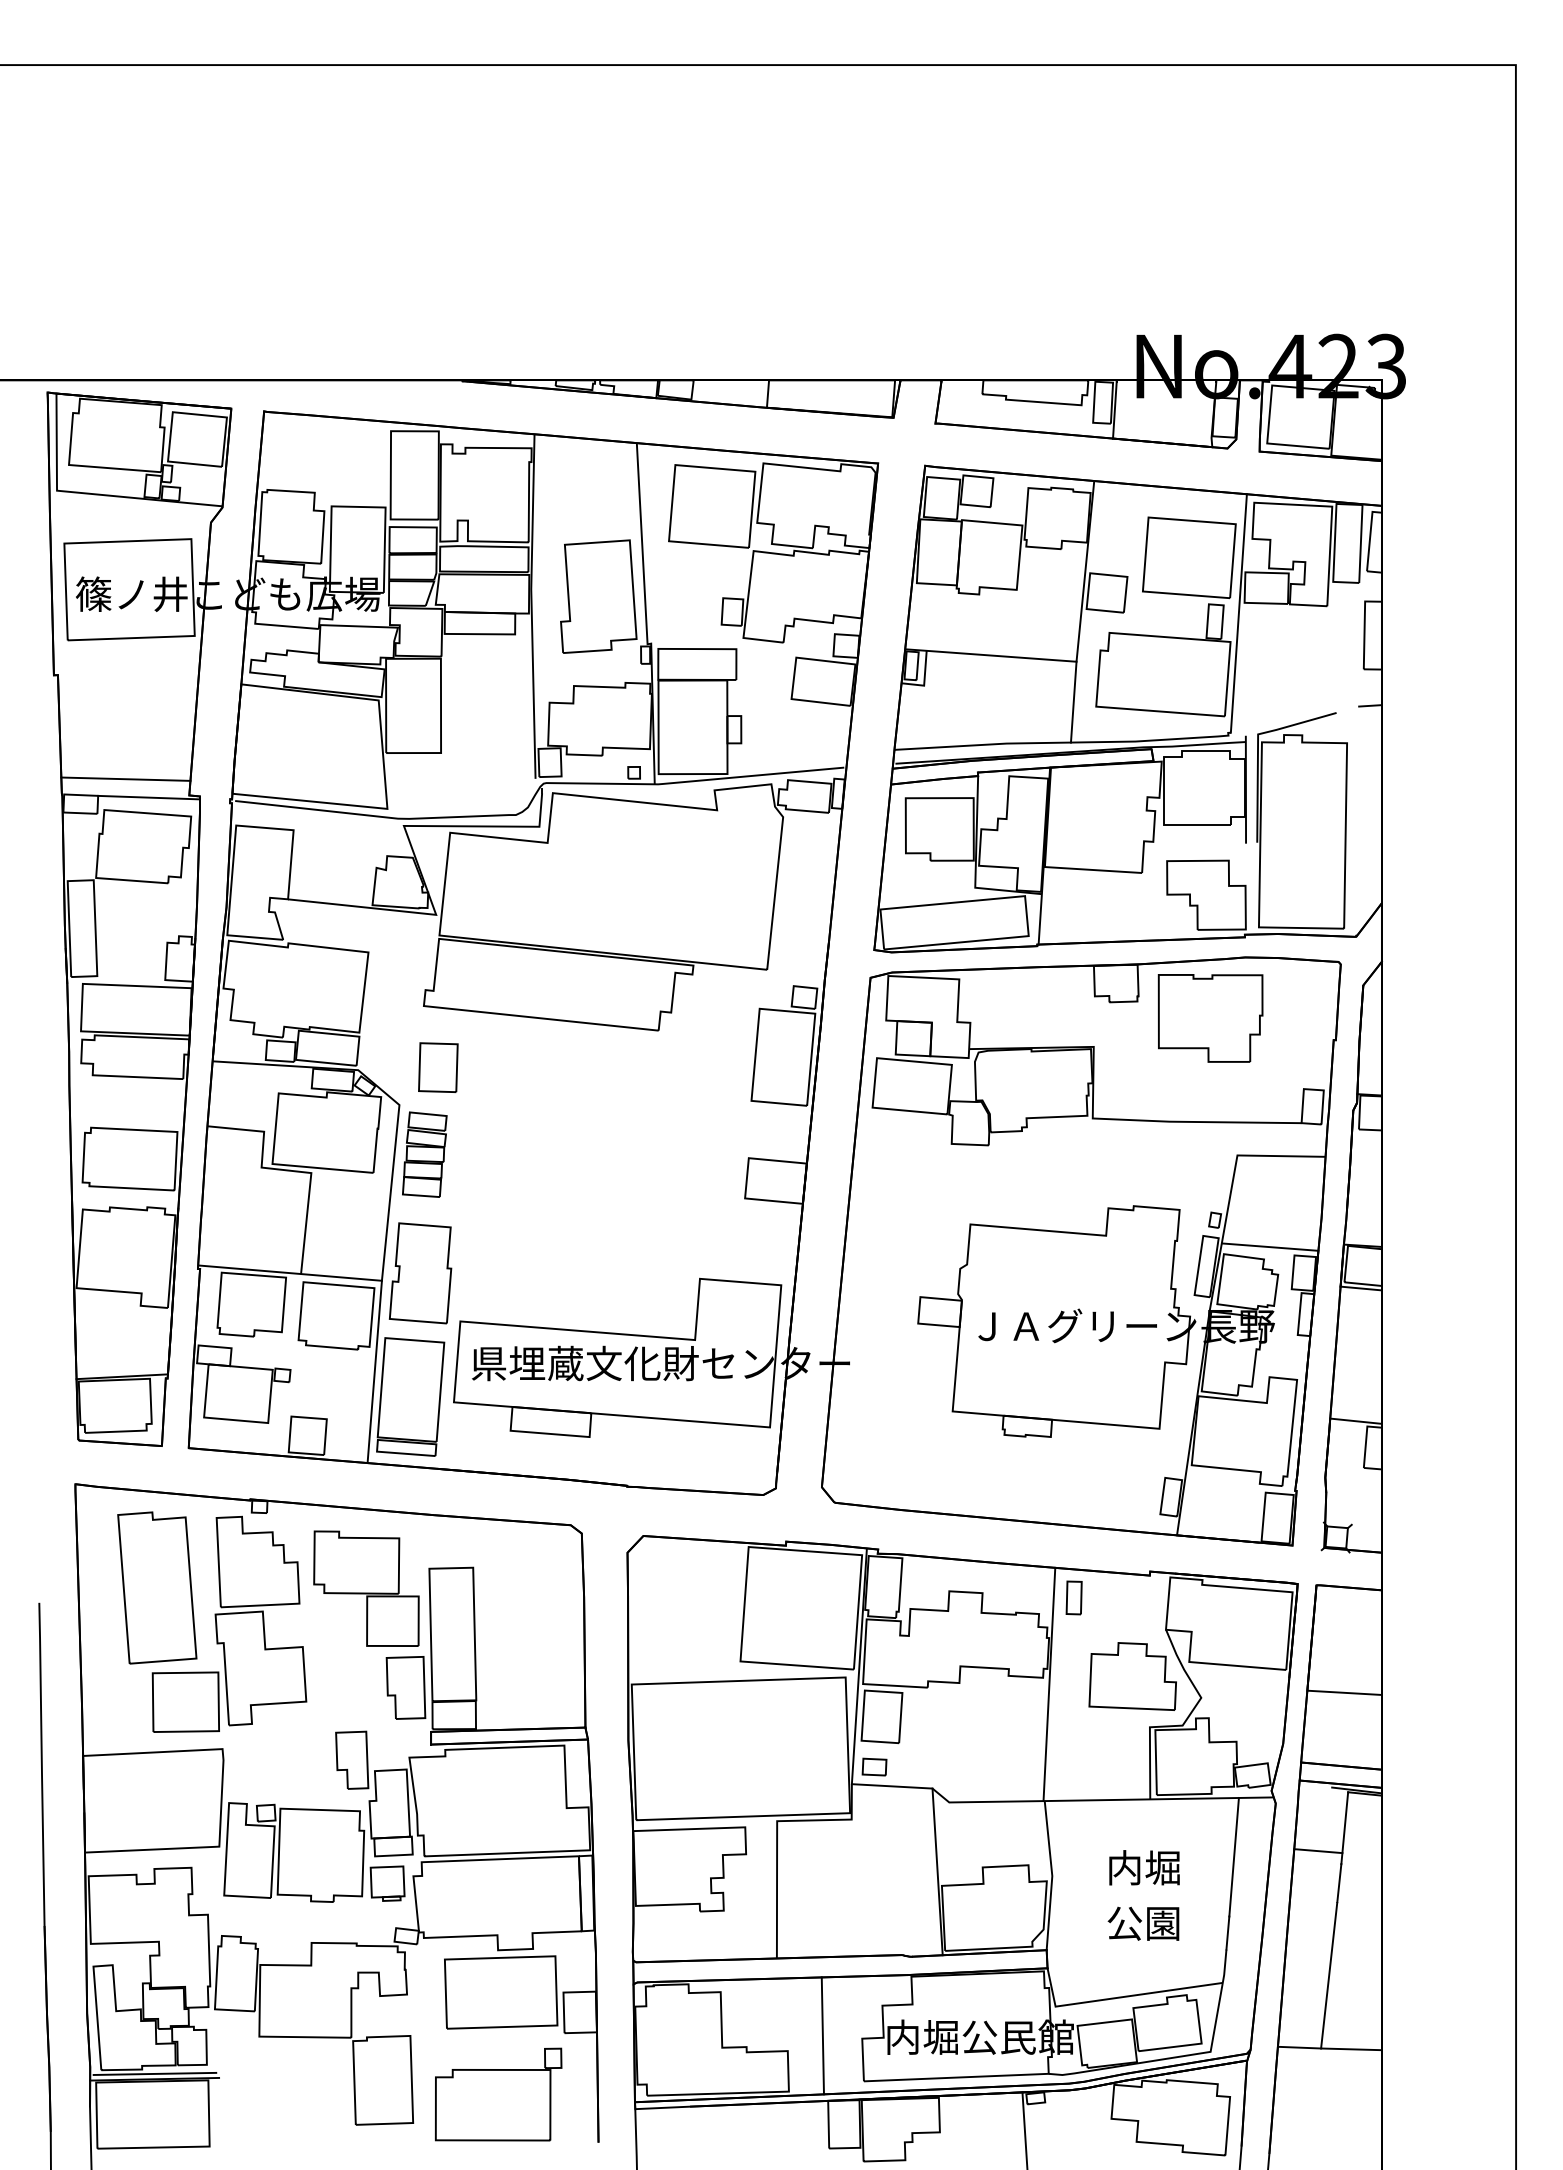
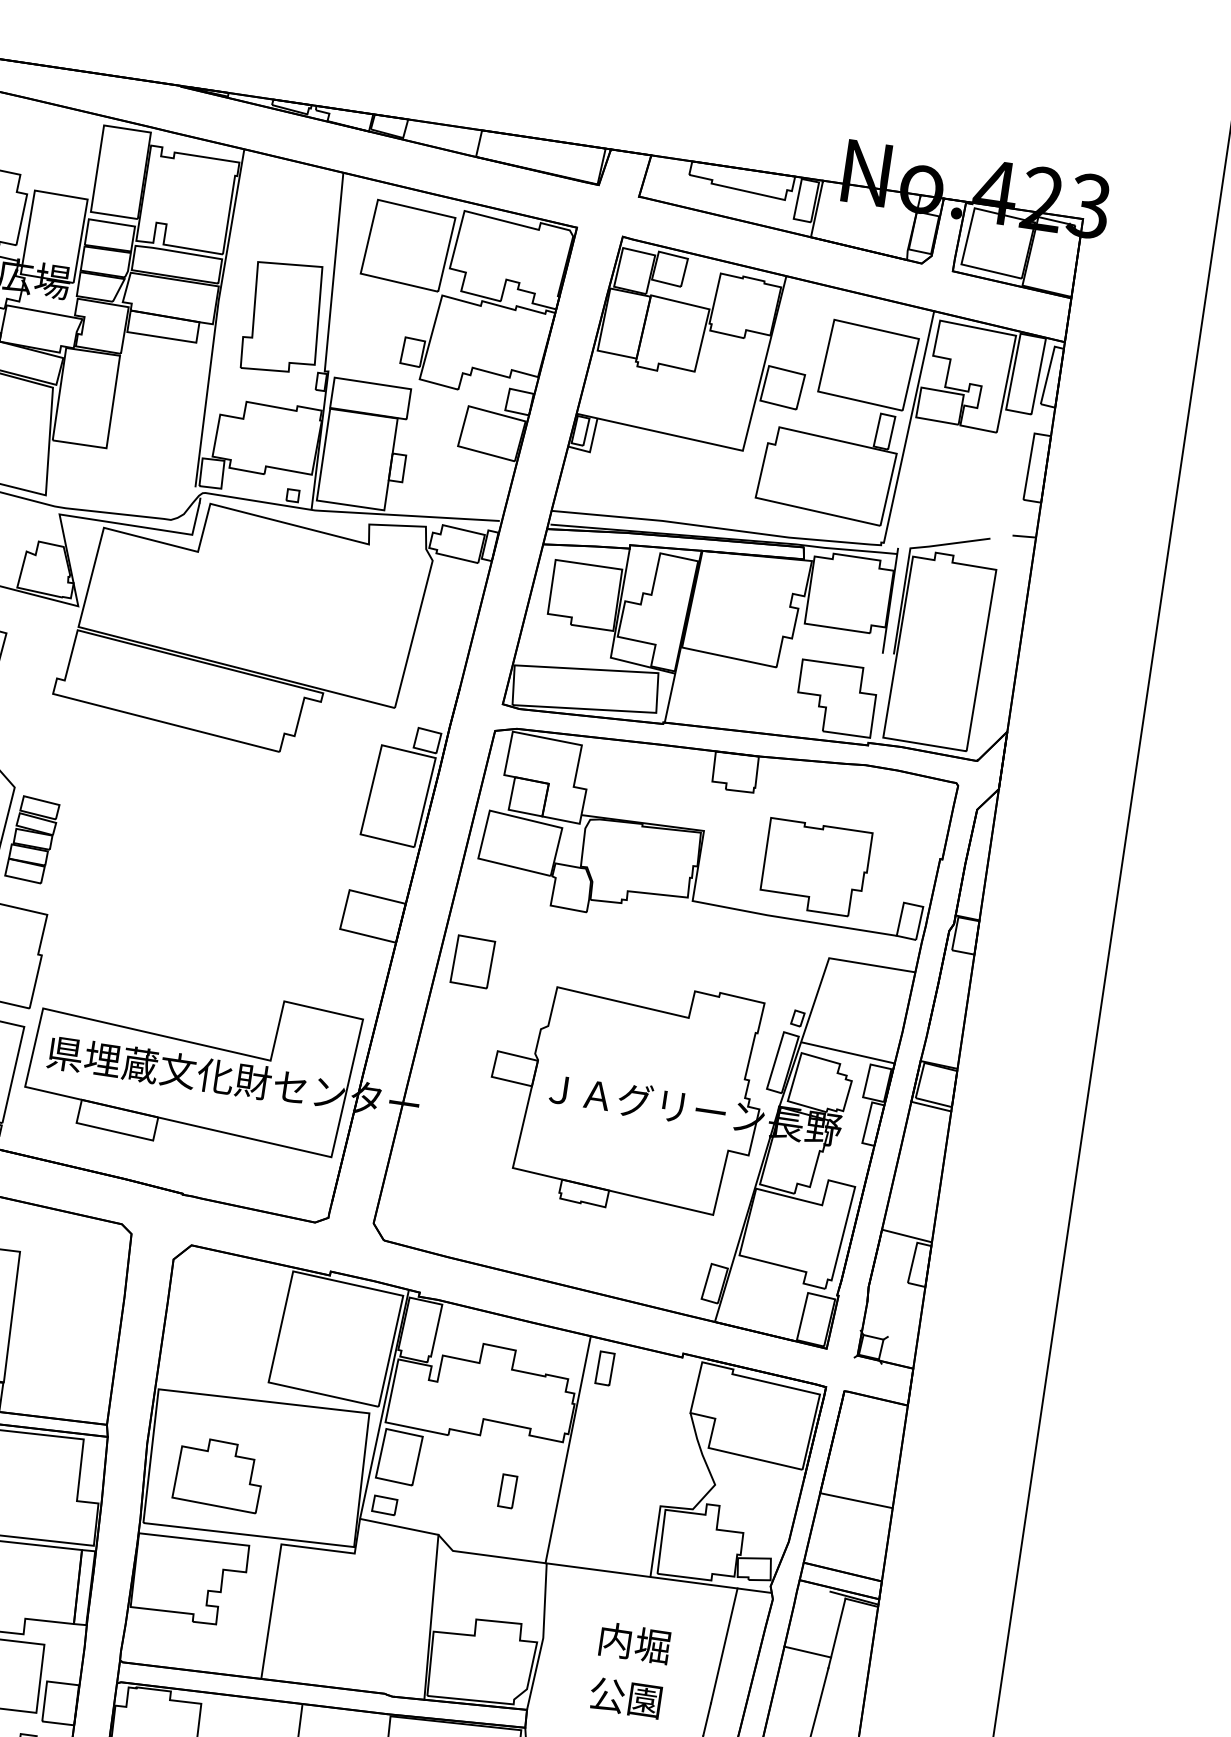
line: (1073, 701) -> (734, 489), removed
part: (1210, 1018) -> (815, 868), moved
part: (438, 1067) -> (473, 961), moved
part: (1132, 1676) -> (218, 1474), moved
part: (994, 1734) -> (507, 1490), added

